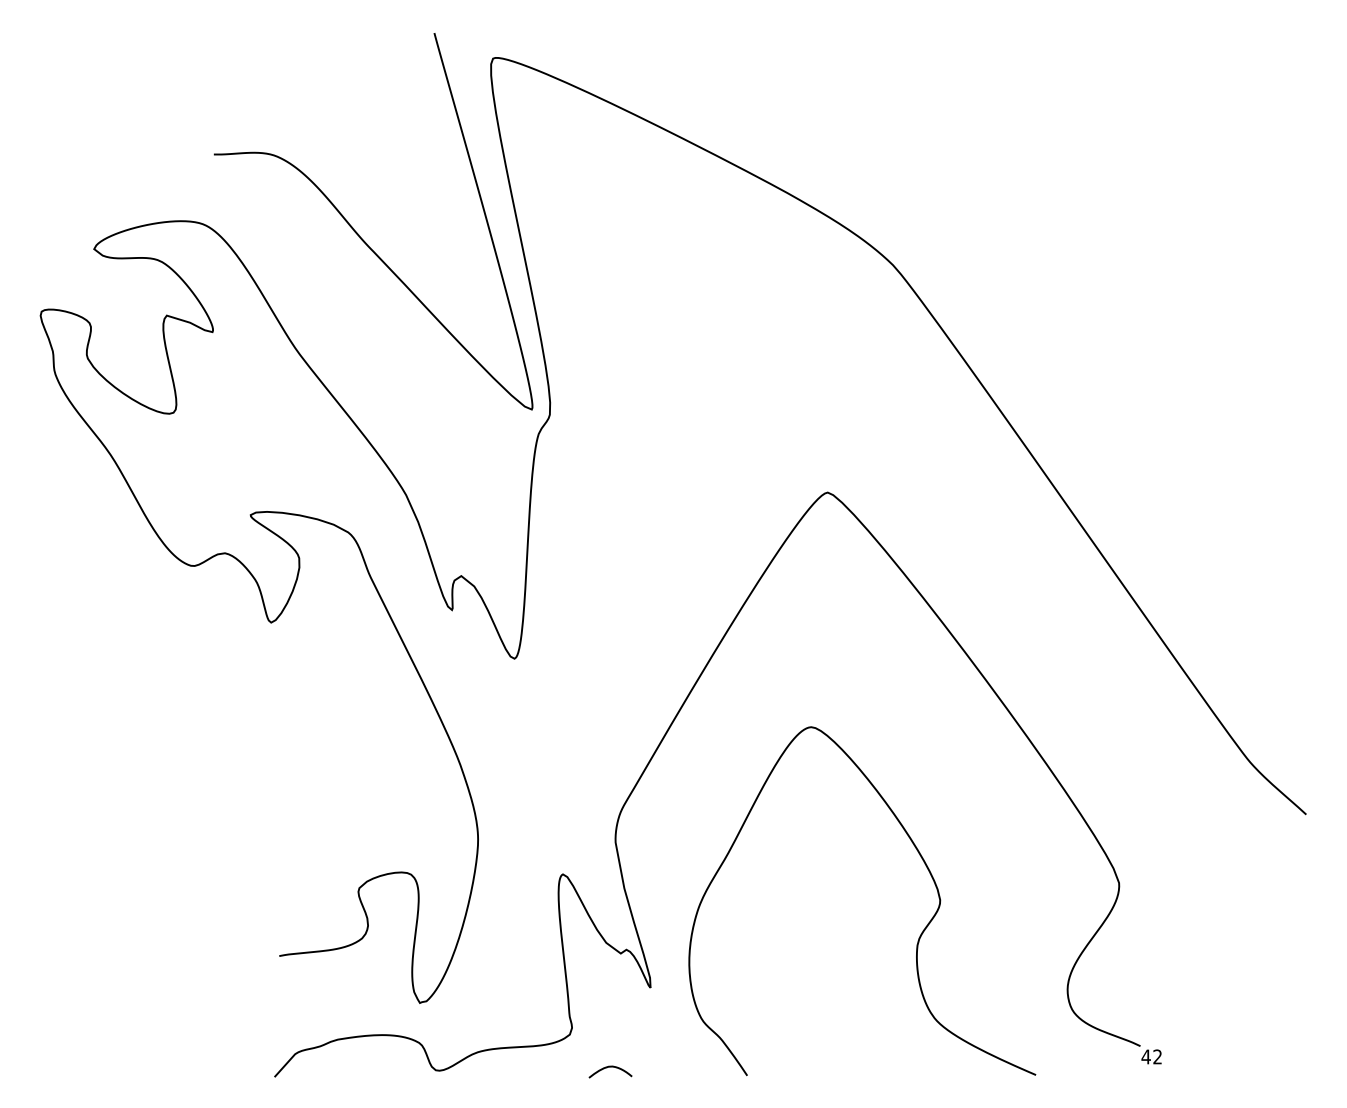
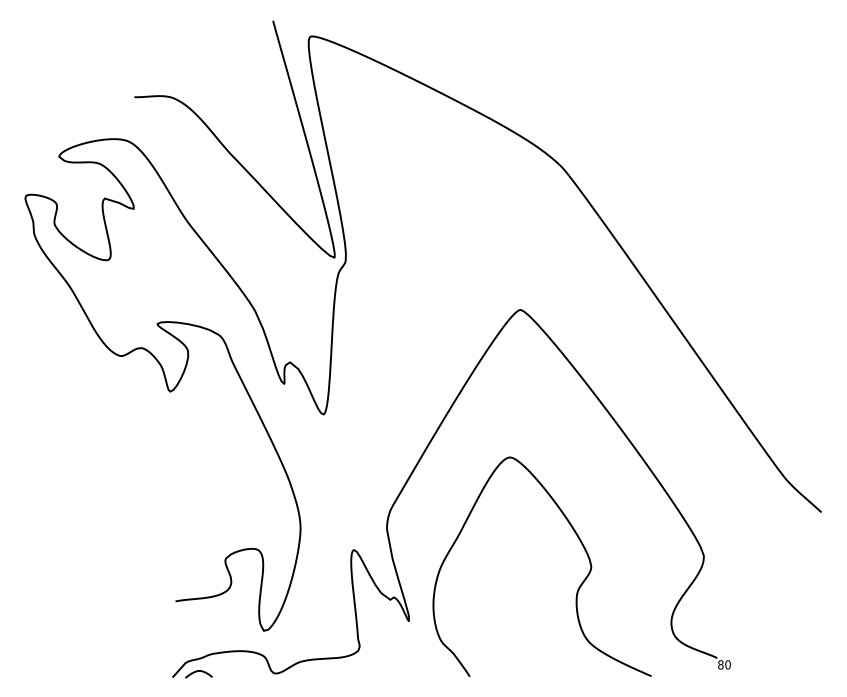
text: (1150, 1056) -> (723, 664), 42 -> 80
curve: (606, 1069) -> (196, 672), moved

